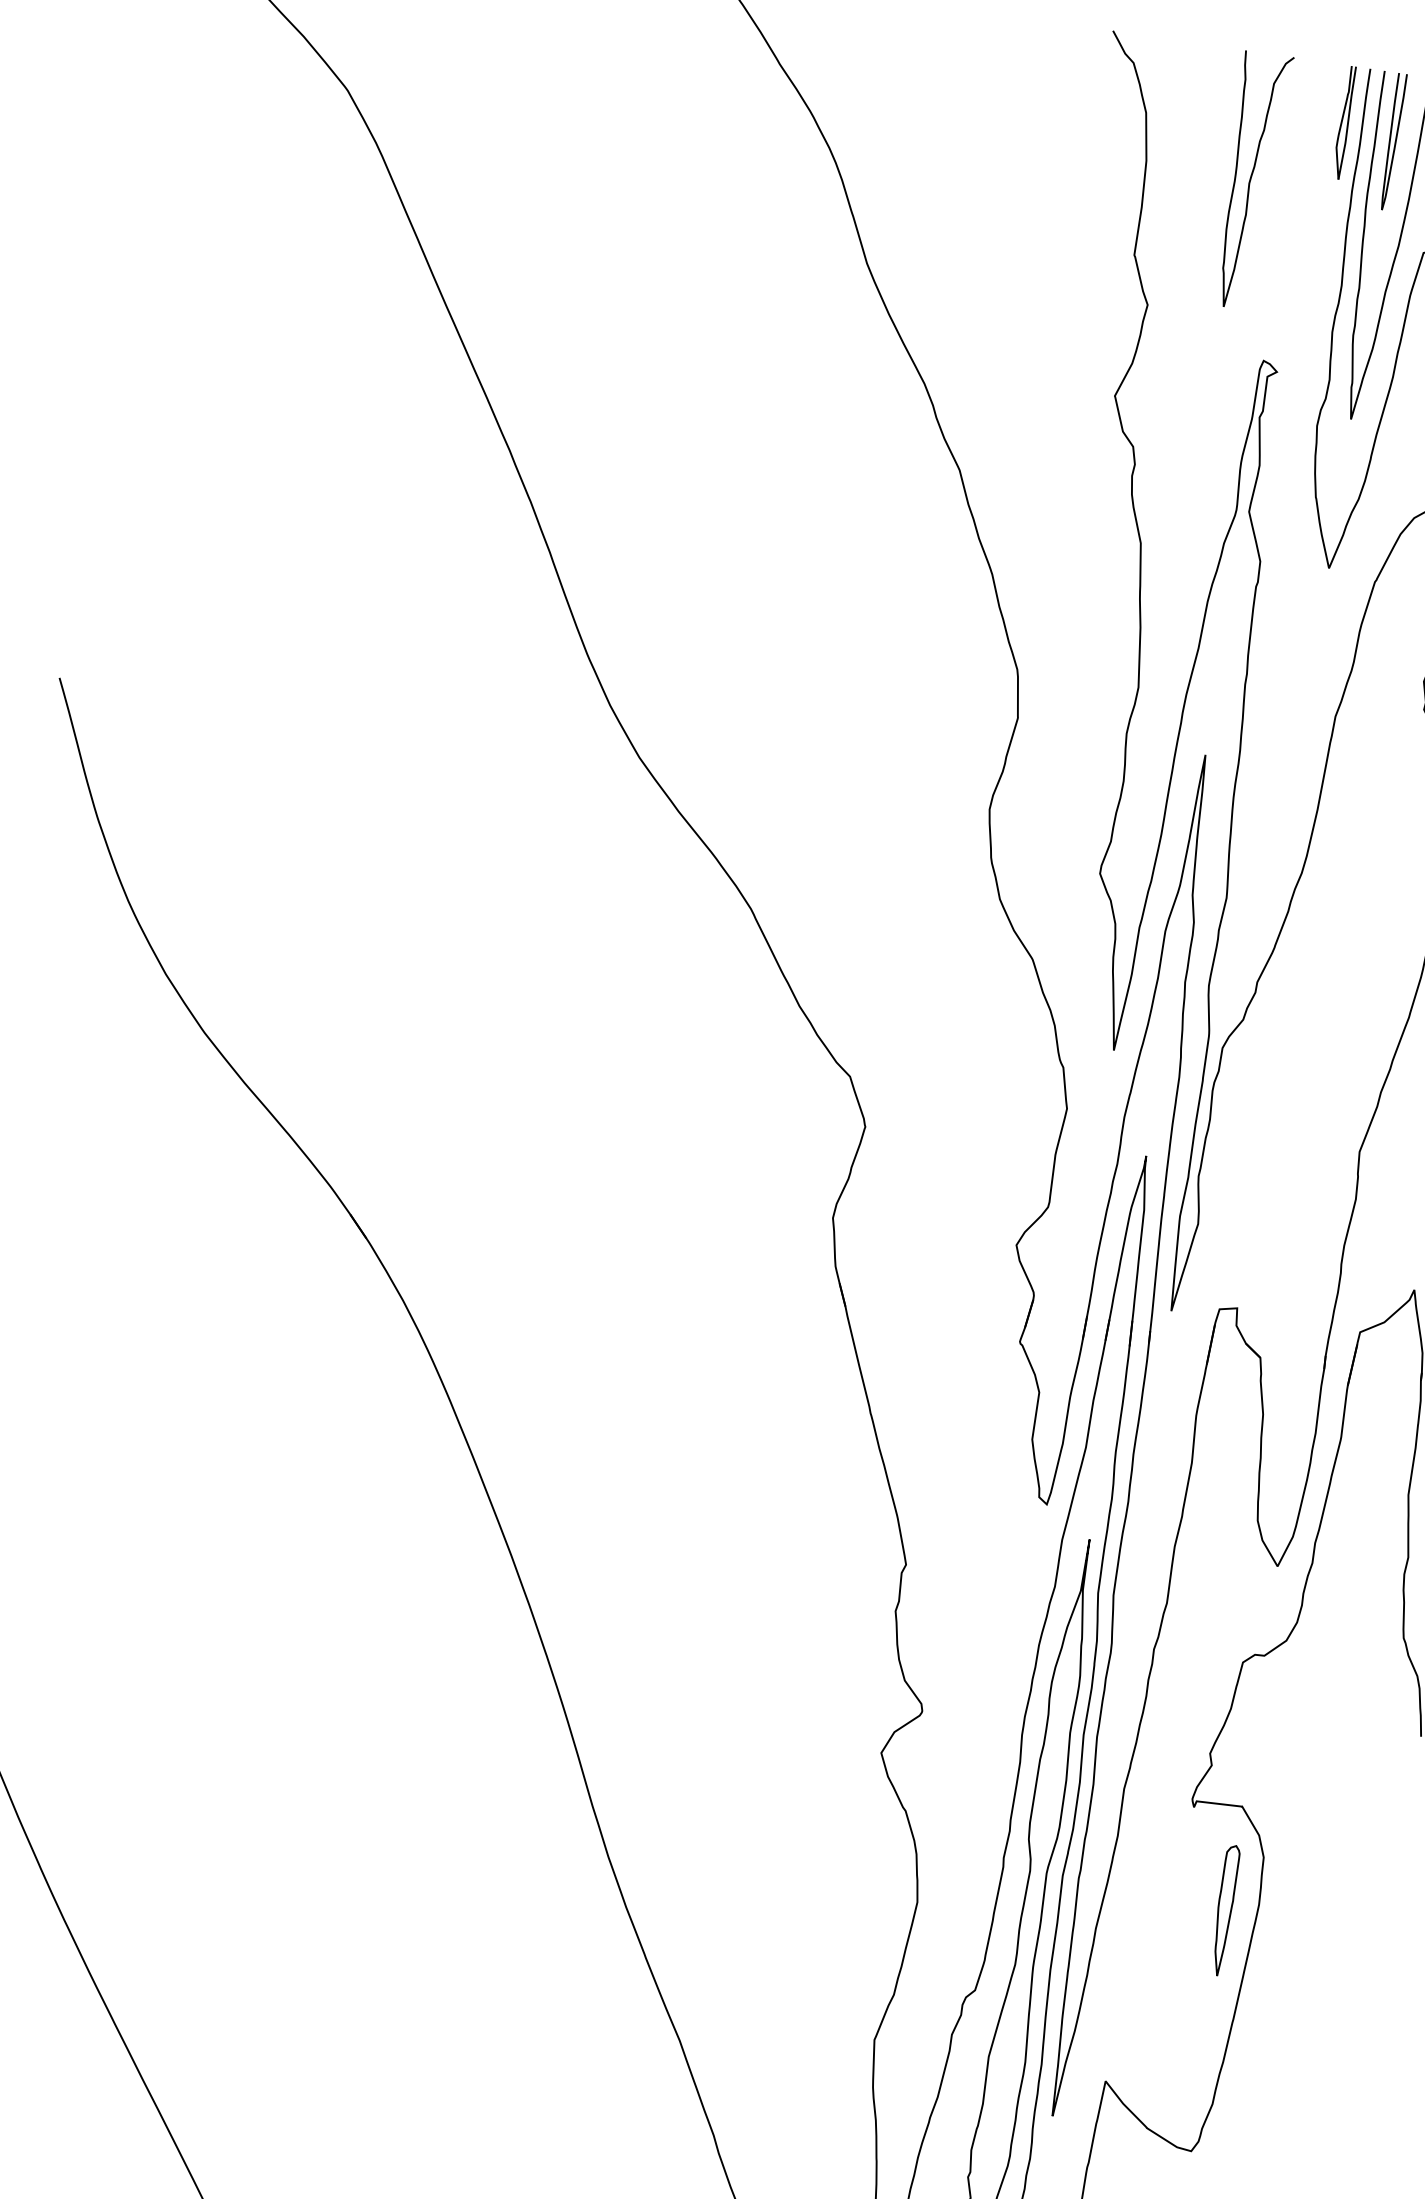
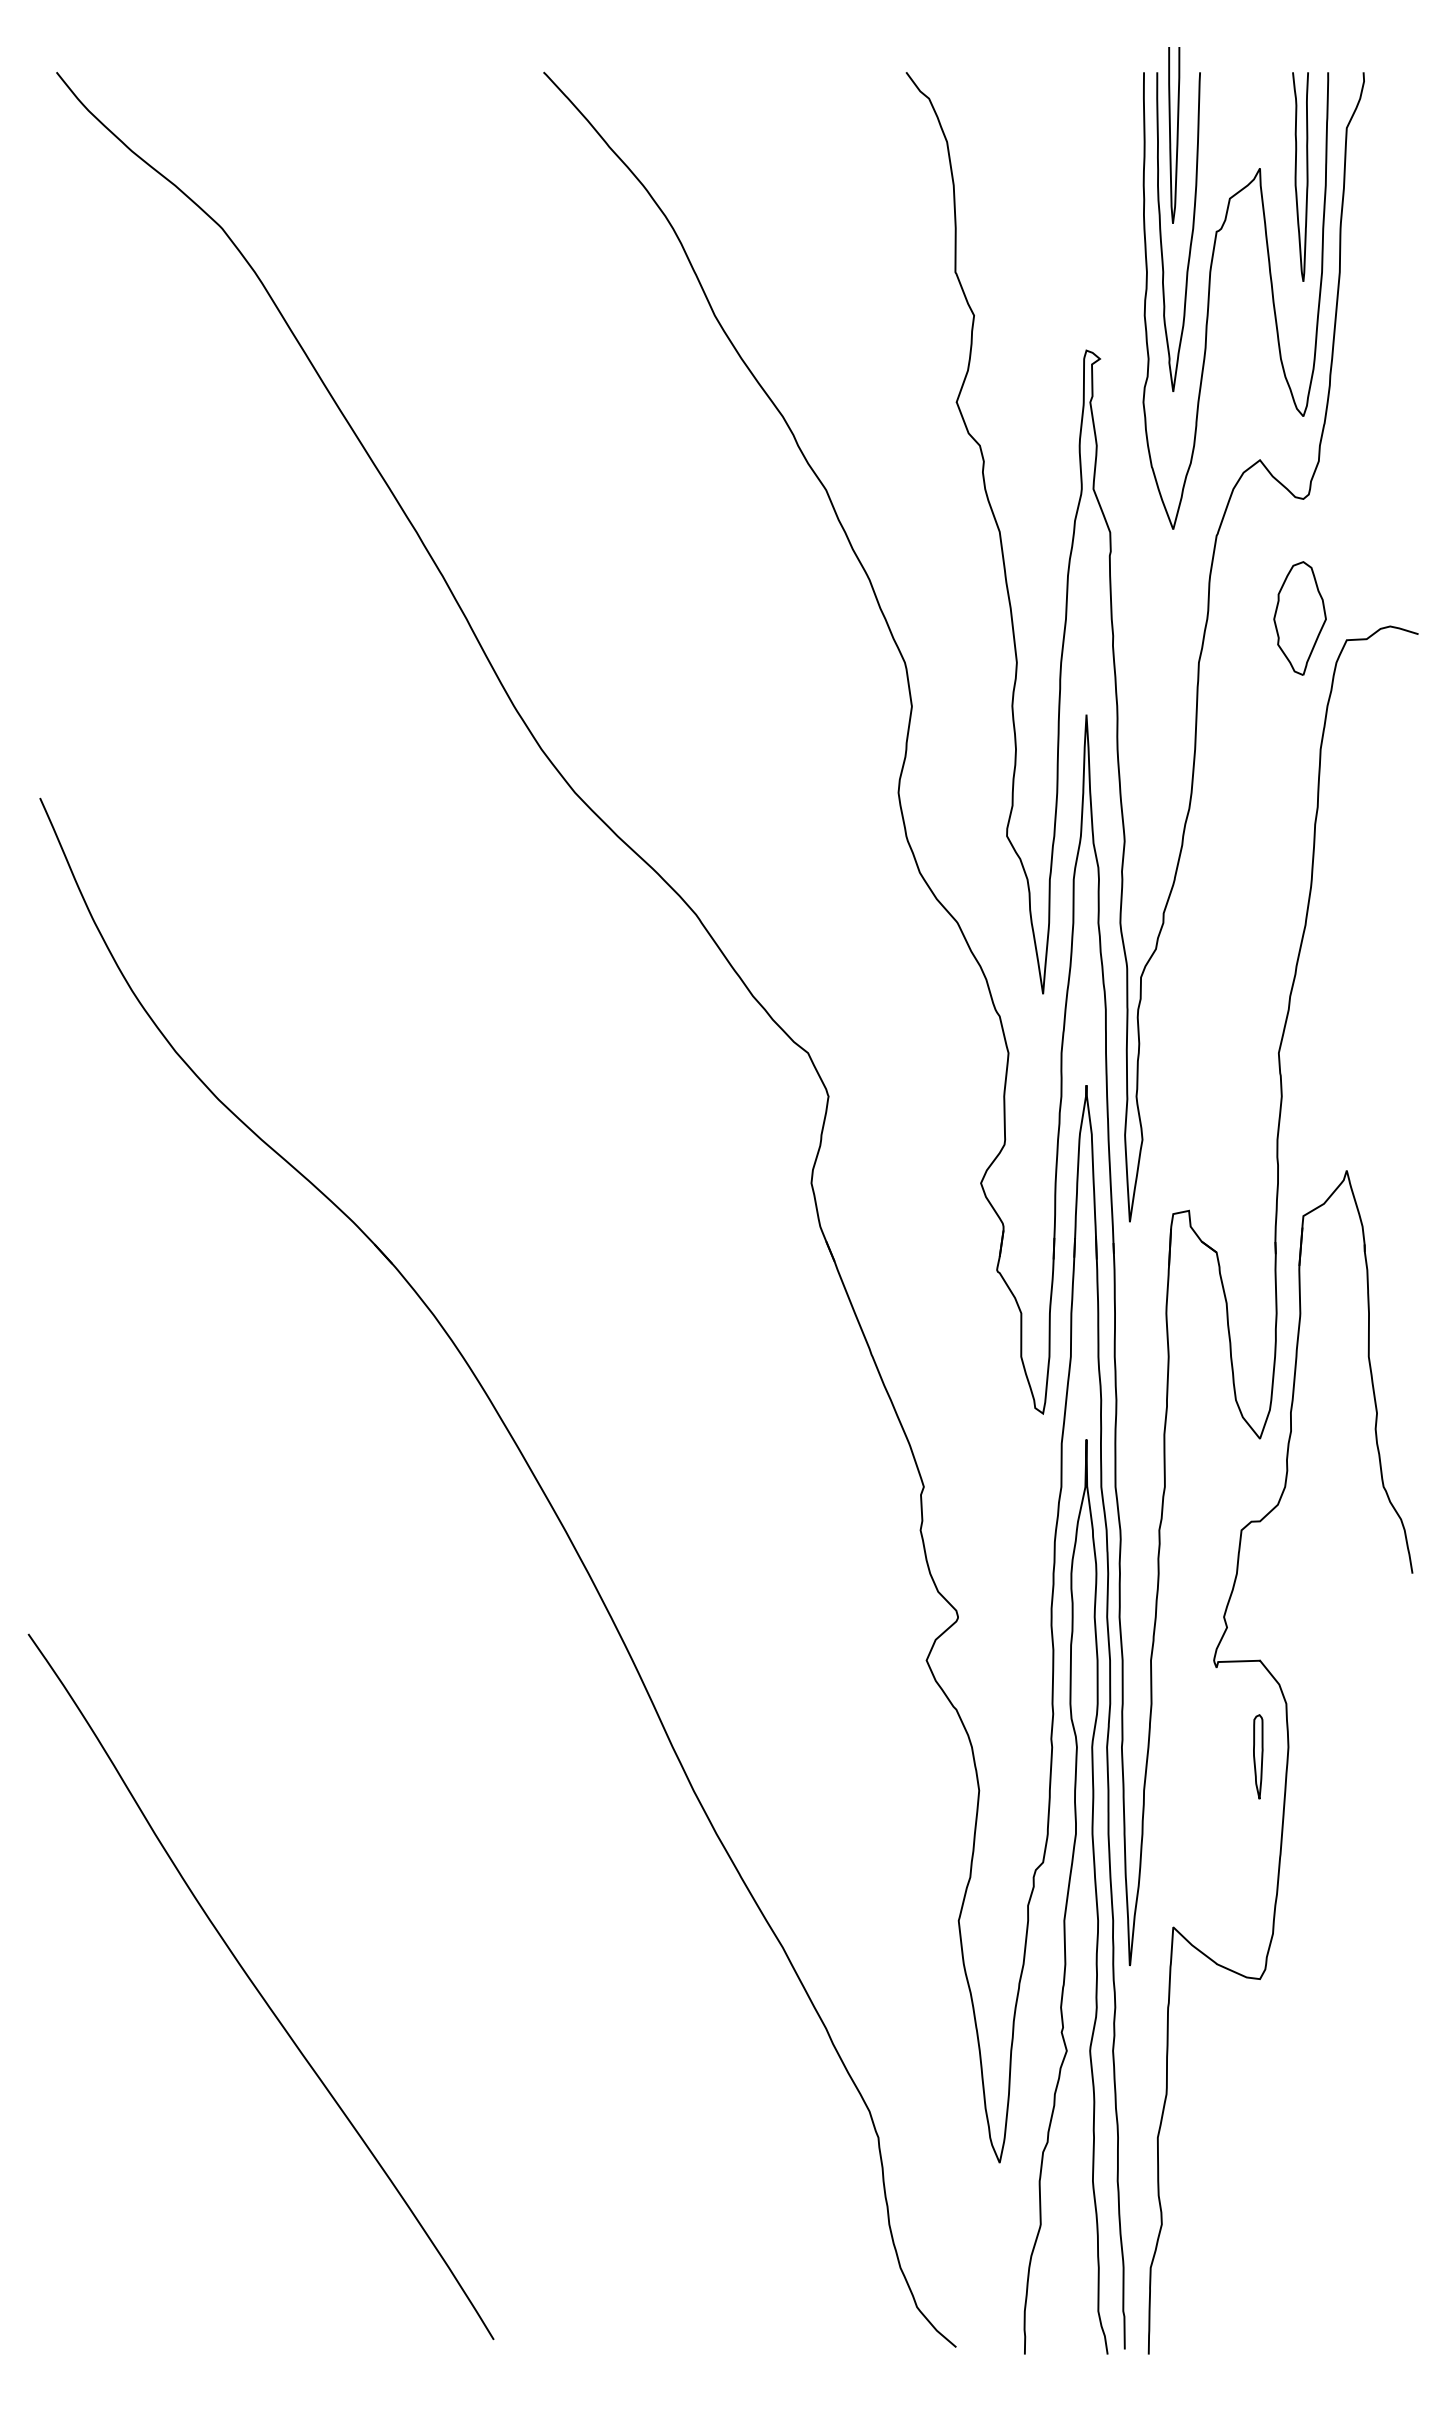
part: (1344, 122) -> (1127, 124), removed
part: (1392, 141) -> (1173, 135), size x1.4
curve: (1250, 180) -> (1050, 189), removed
part: (1225, 1910) -> (1258, 1756), size x0.7

